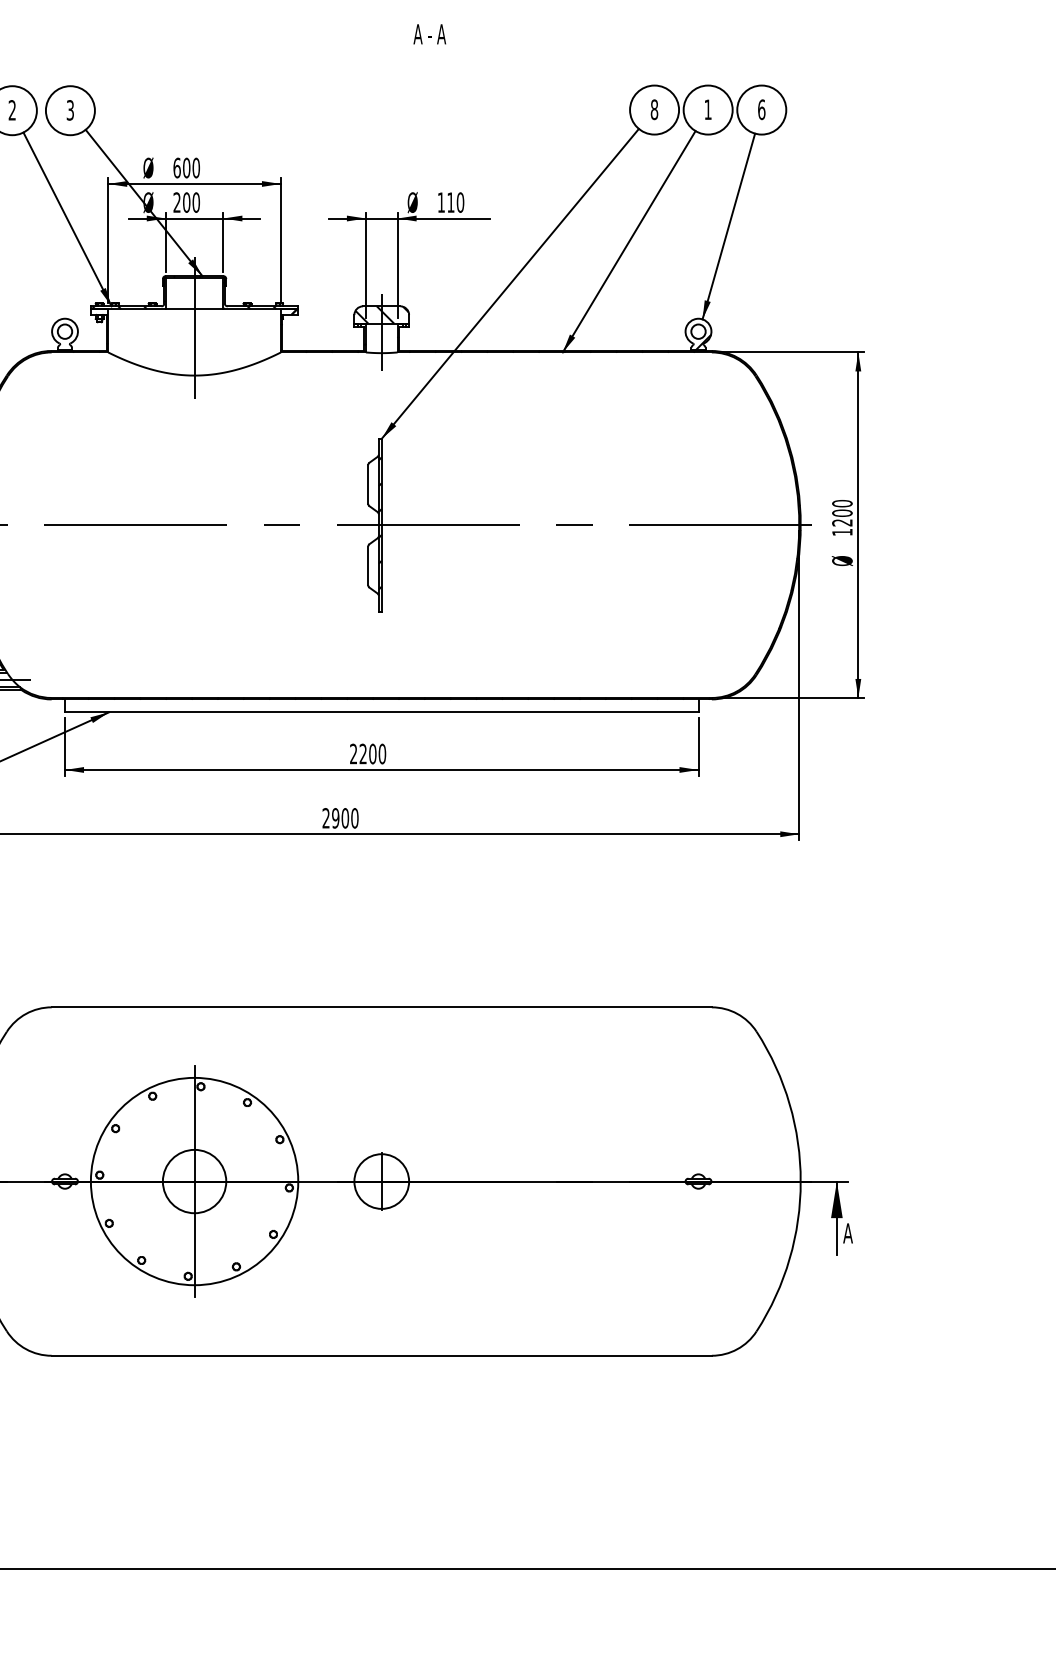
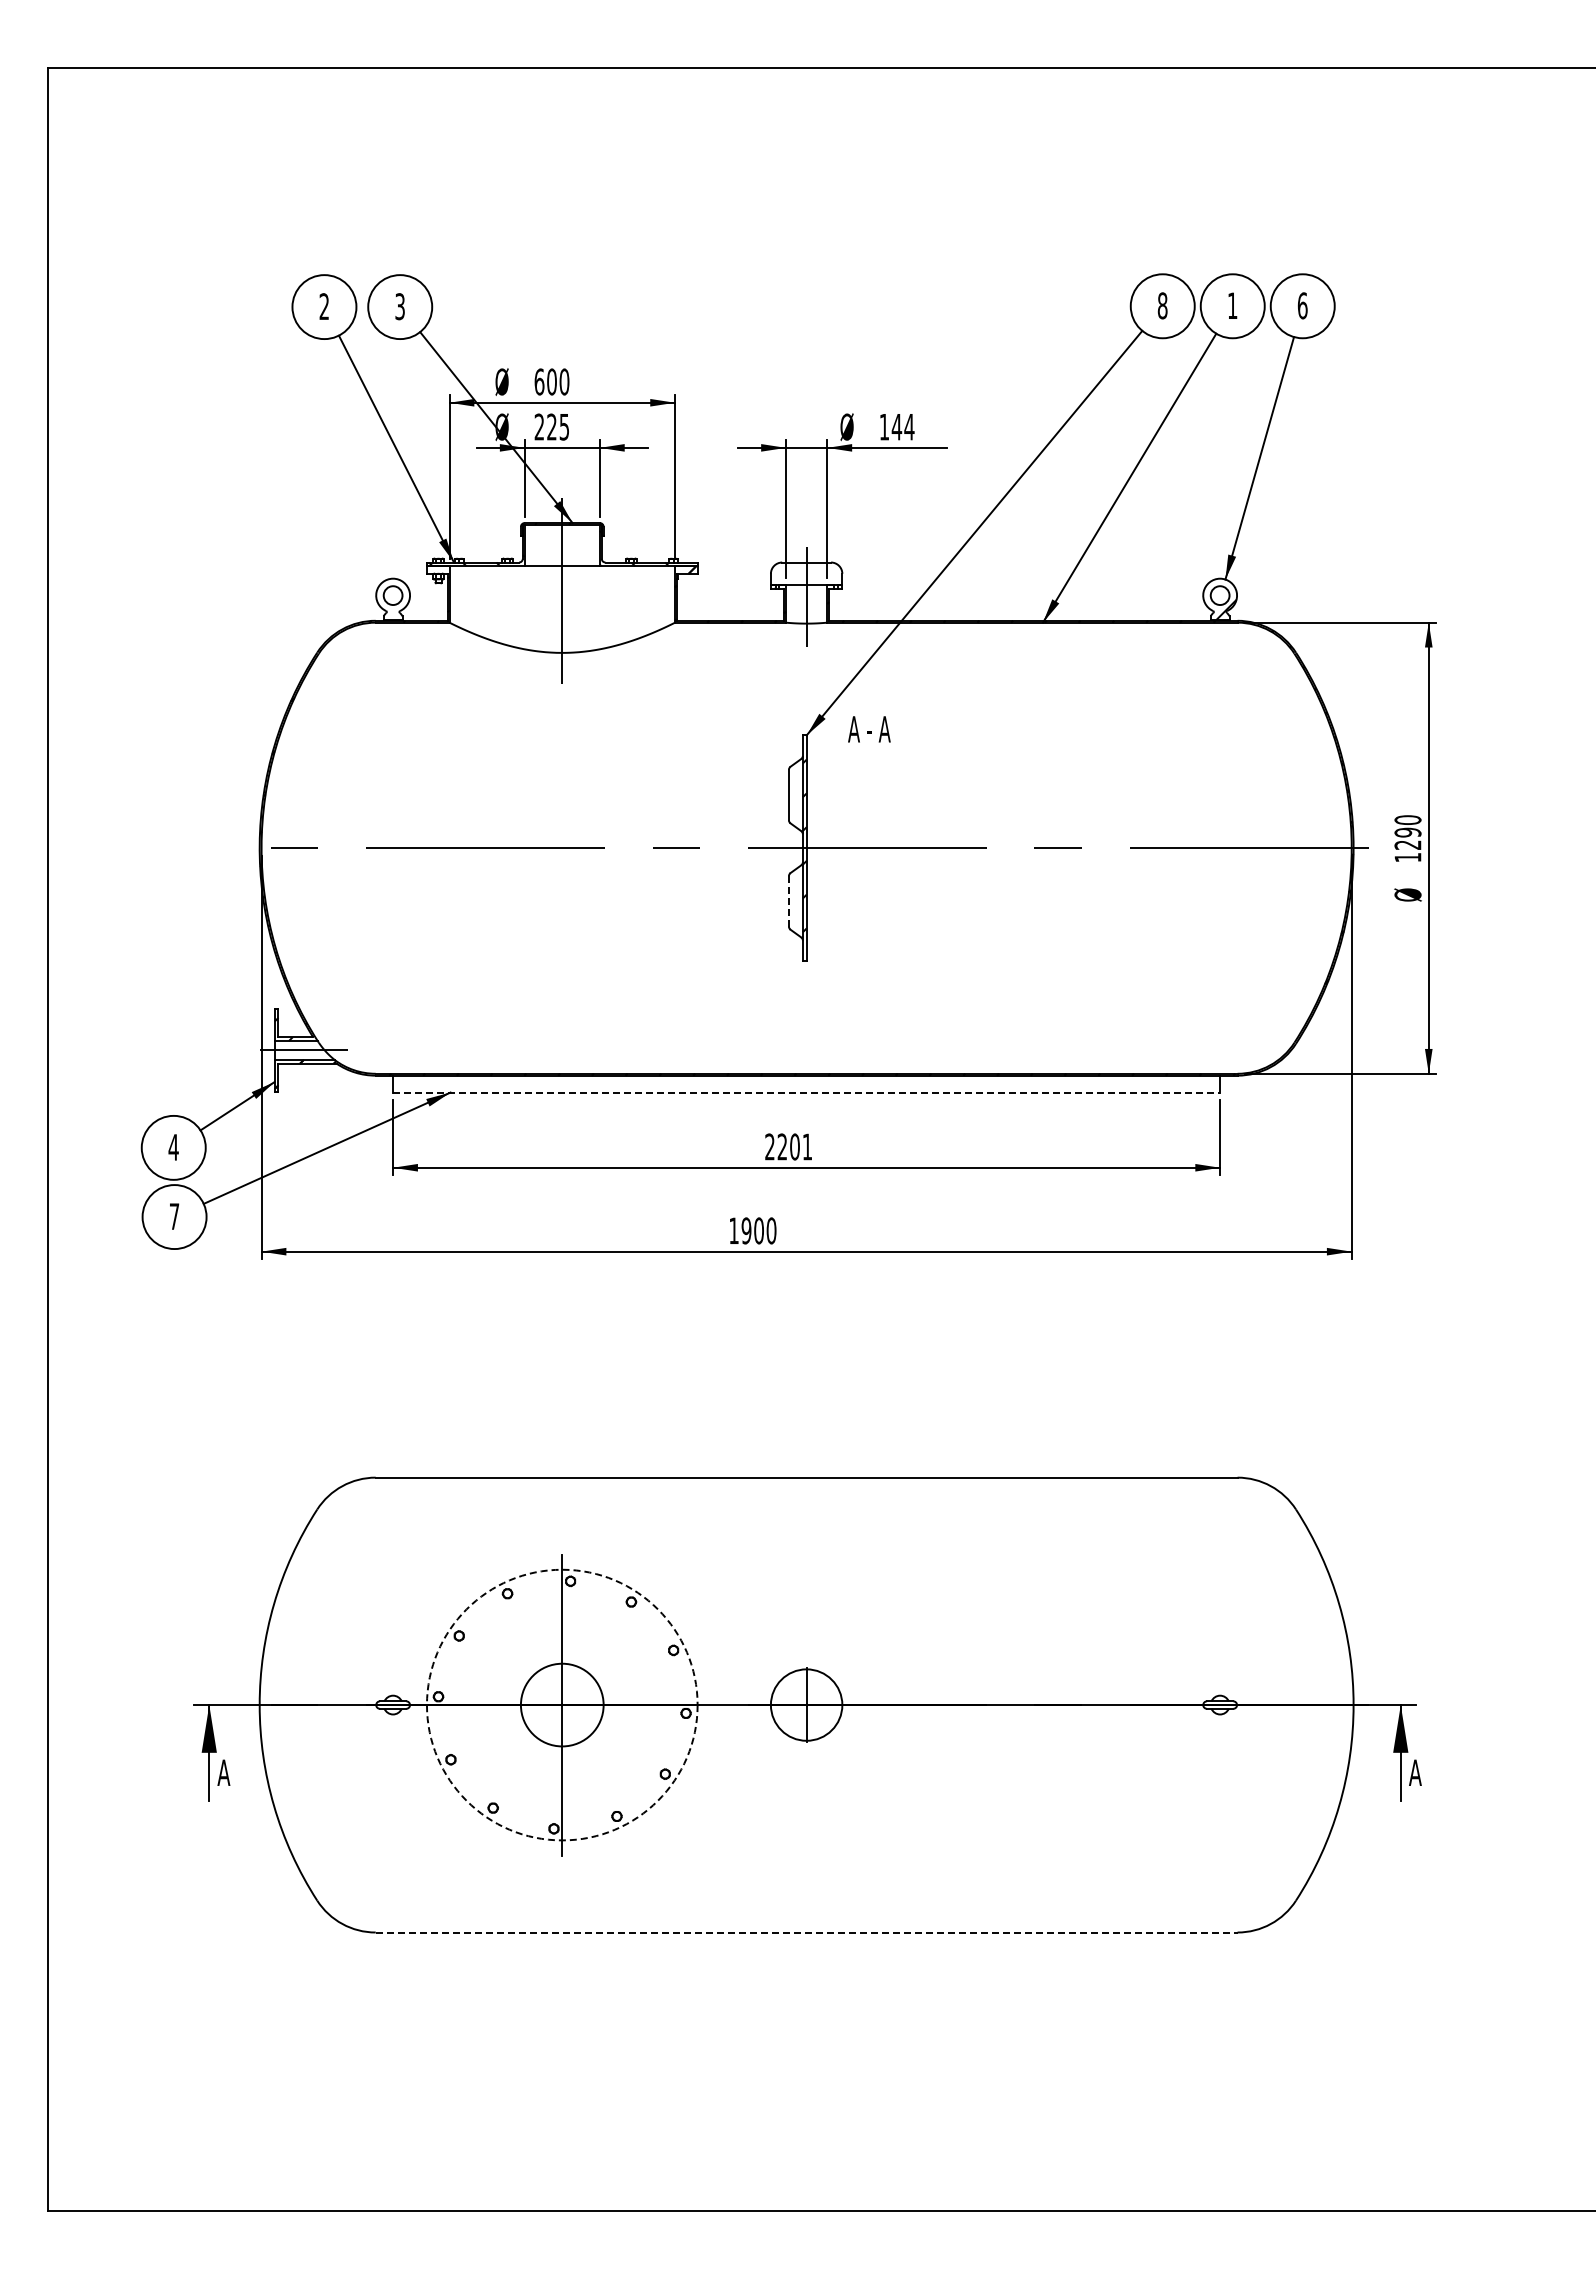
text: (429, 34) -> (869, 729), moved
text: (191, 202) -> (558, 426), 200 -> 225
text: (455, 202) -> (902, 426), 110 -> 144
hatch: (381, 314) -> (806, 573), removed
text: (842, 513) -> (1408, 832), 1200 -> 1290
line: (367, 566) -> (788, 901), solid -> dashed
line: (381, 712) -> (806, 1092), solid -> dashed
text: (382, 753) -> (807, 1146), 2200 -> 2201
text: (325, 818) -> (733, 1230), 2900 -> 1900
circle: (193, 1181) -> (561, 1704), solid -> dashed
line: (381, 1355) -> (806, 1932), solid -> dashed

